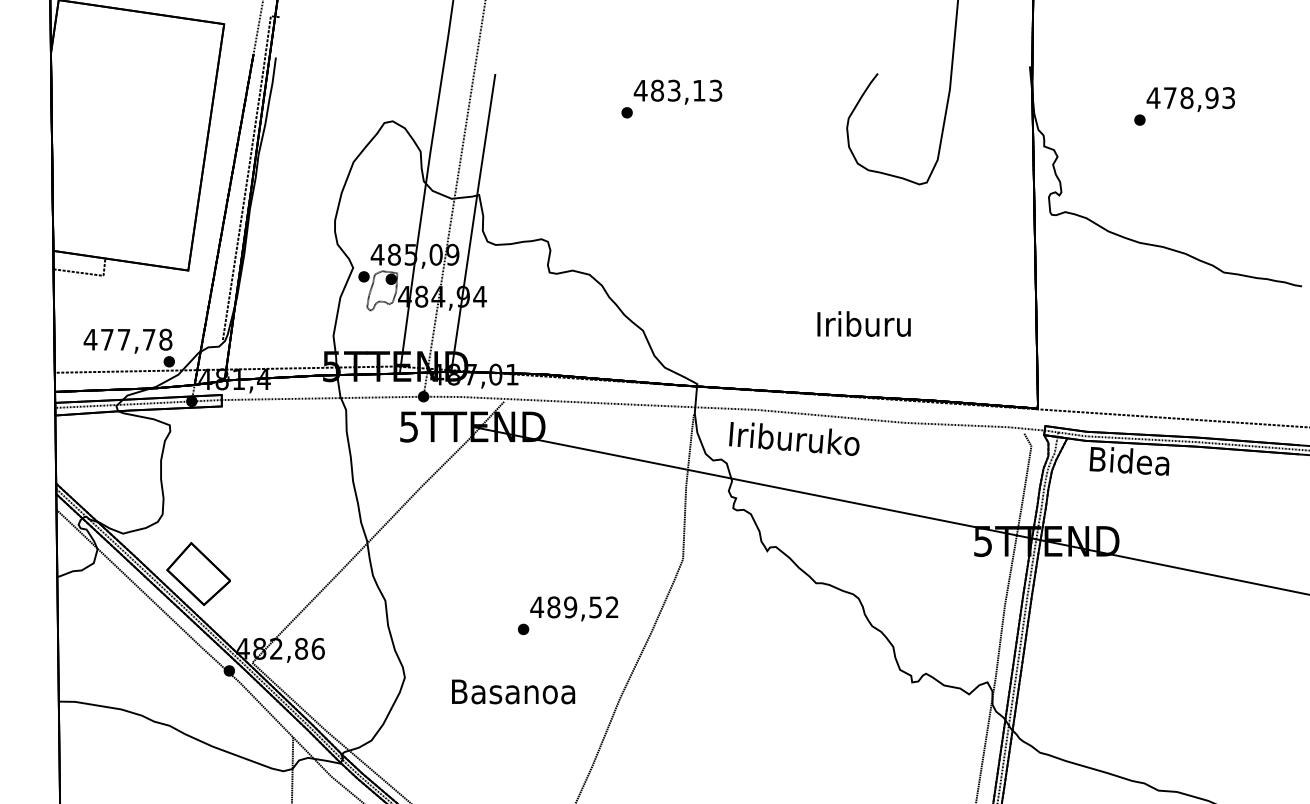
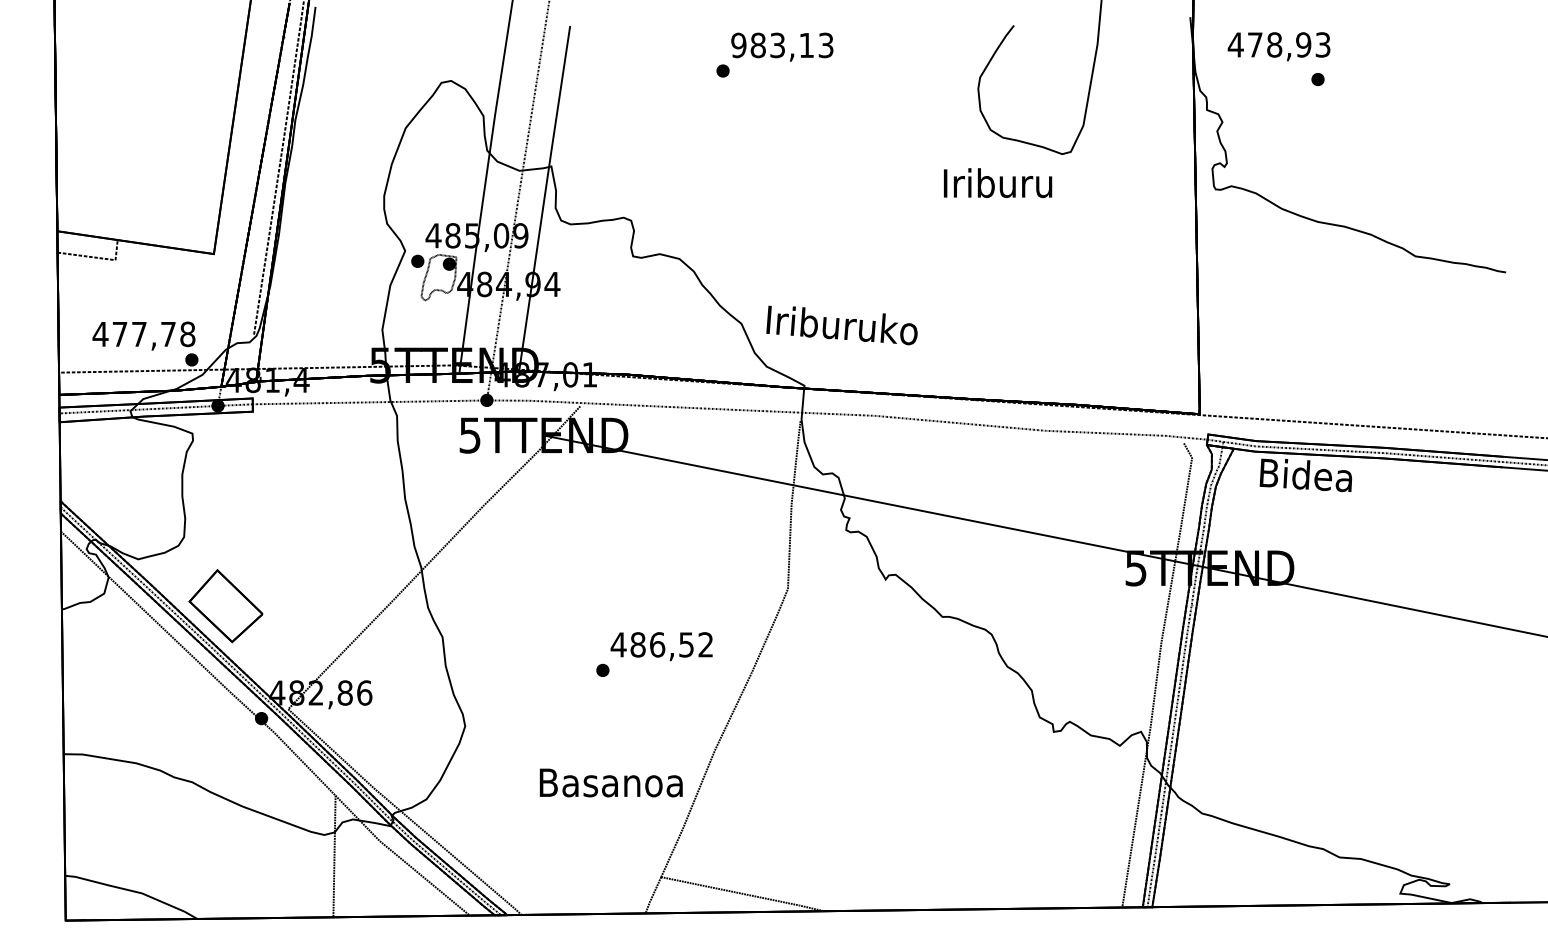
text: (640, 90) -> (738, 45), 483,13 -> 983,13
text: (1190, 99) -> (1278, 46), moved
text: (864, 324) -> (998, 183), moved
text: (793, 439) -> (841, 325), moved
text: (570, 607) -> (657, 644), 489,52 -> 486,52
text: (512, 691) -> (610, 782), moved

